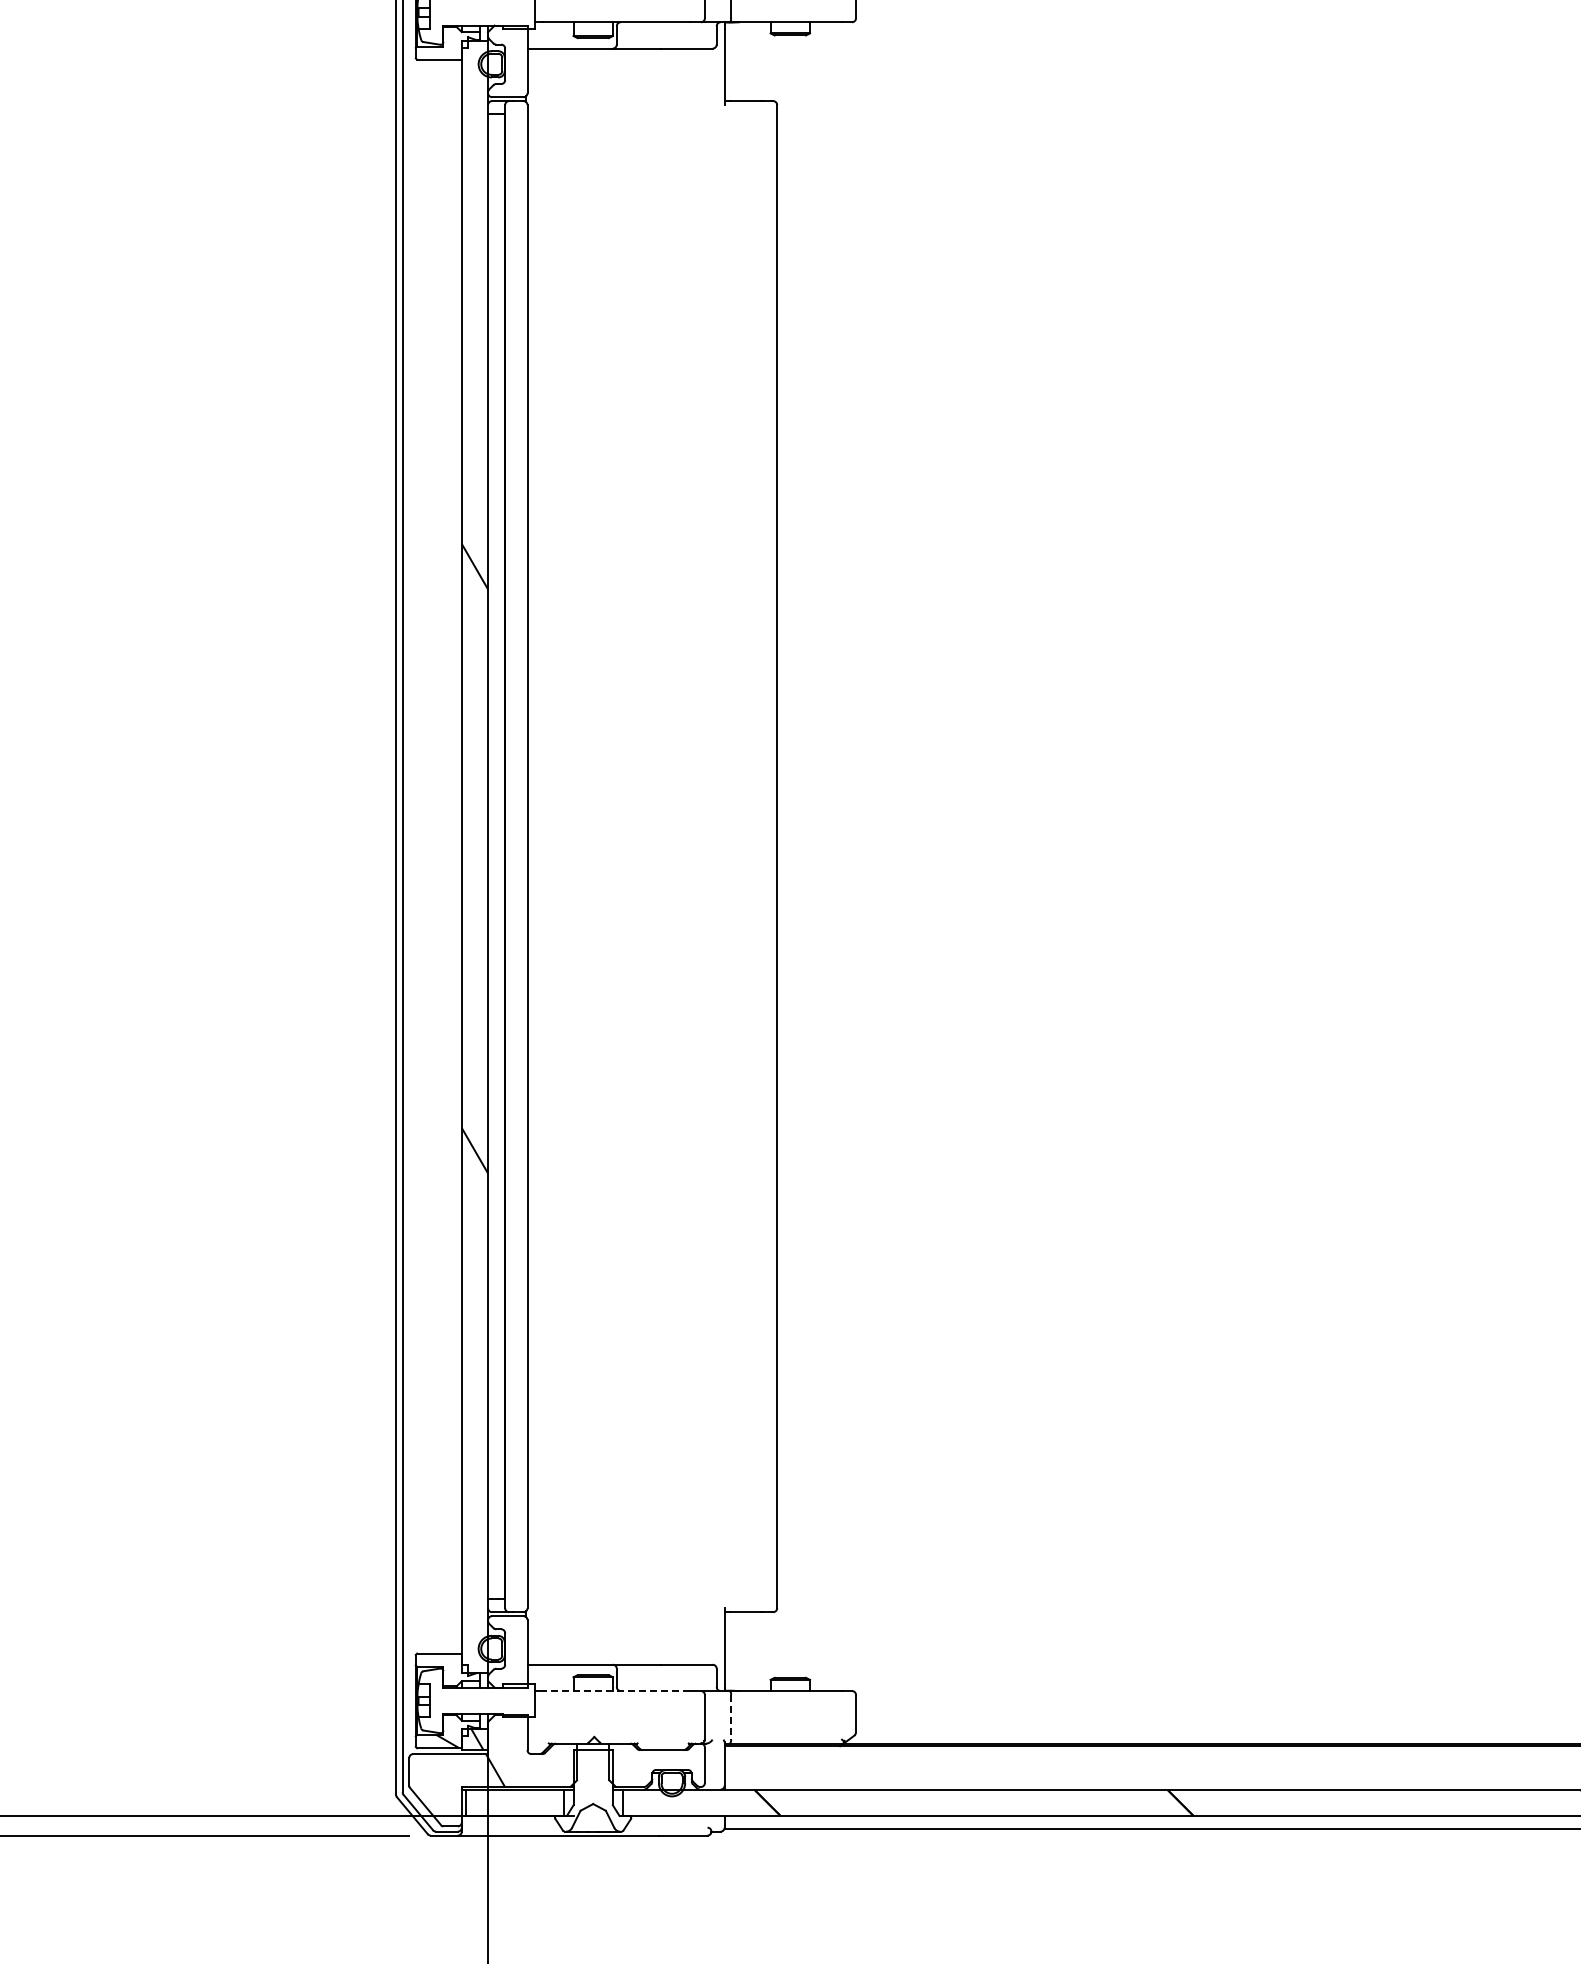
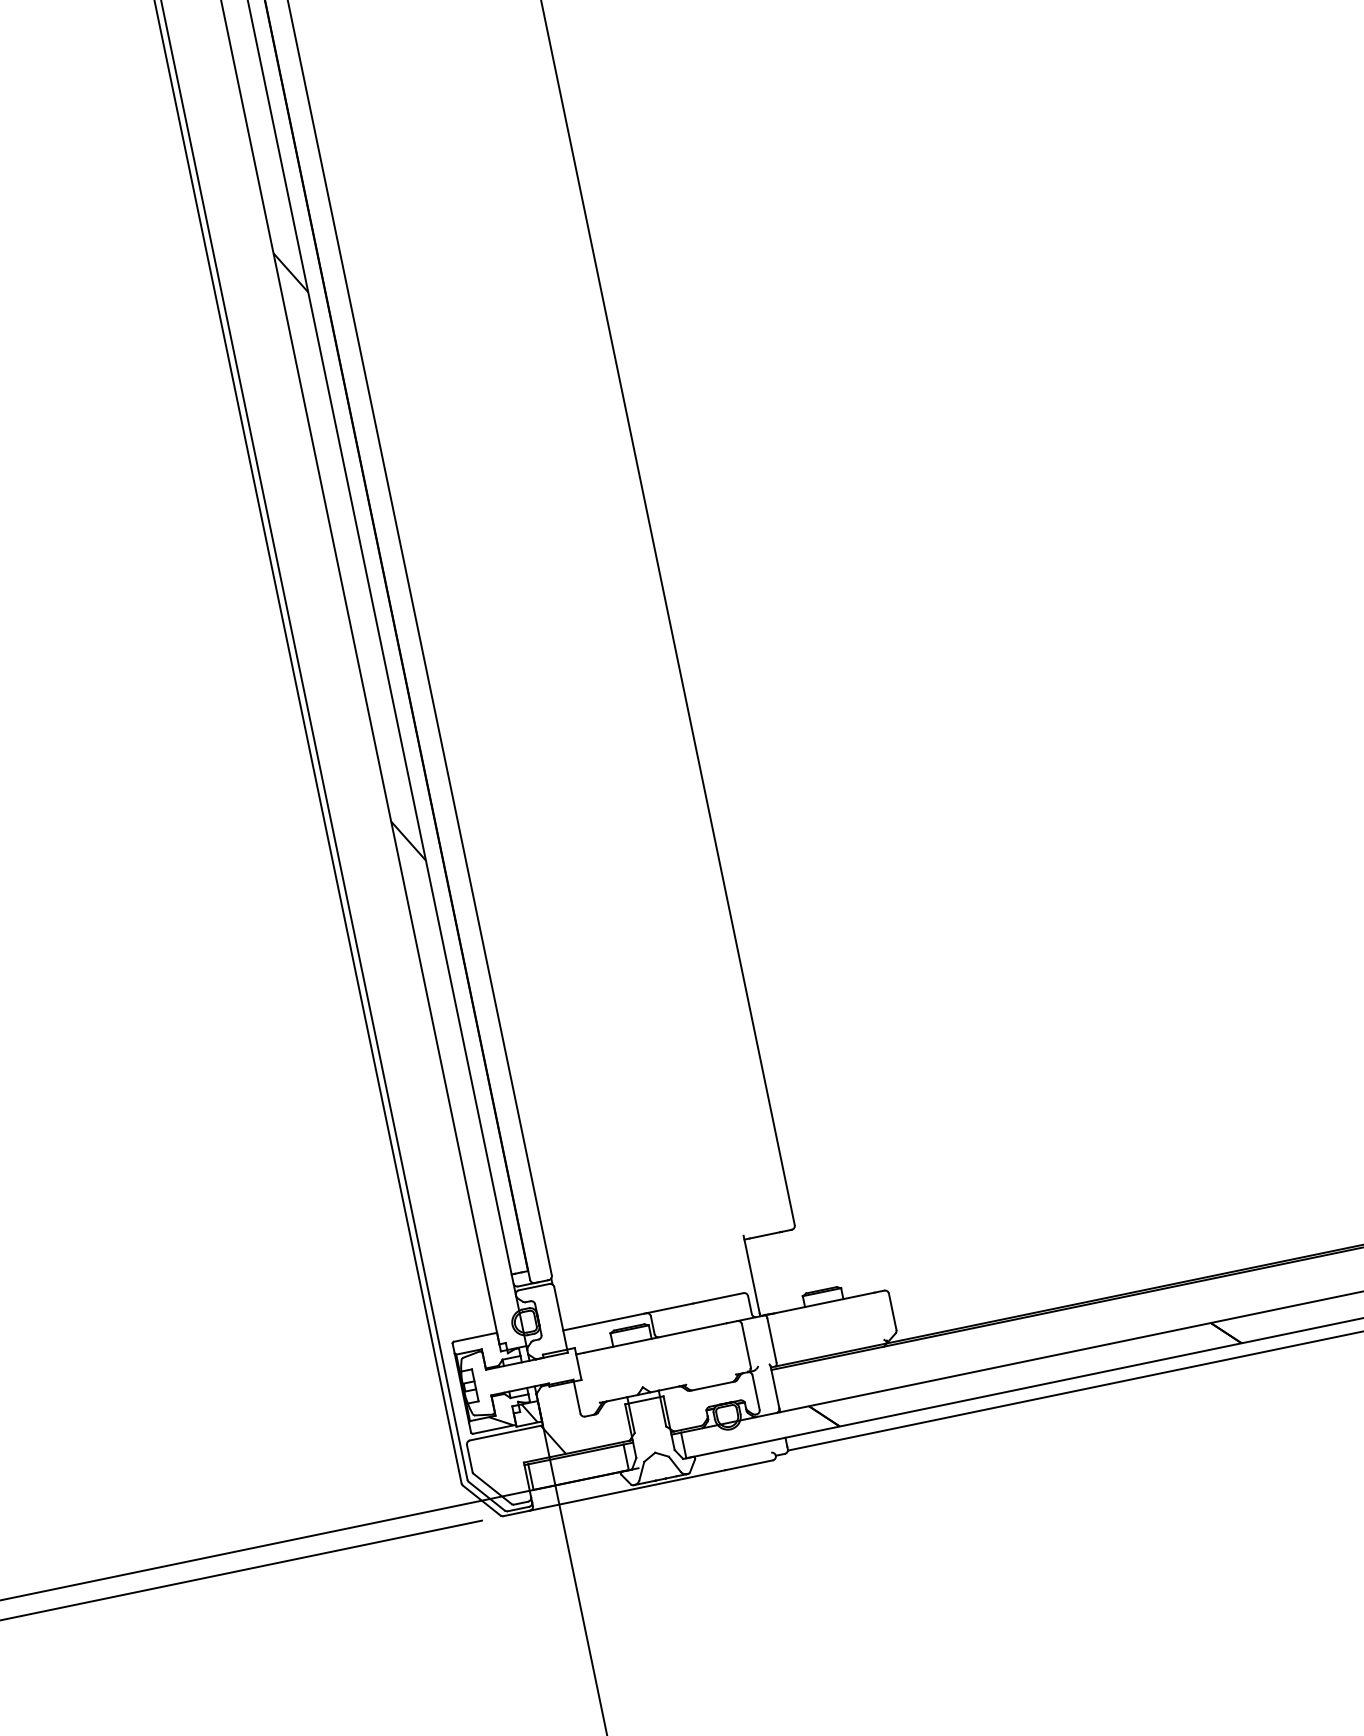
line: (616, 1691) -> (655, 1338), dashed -> solid
line: (731, 1717) -> (772, 1340), dashed -> solid

